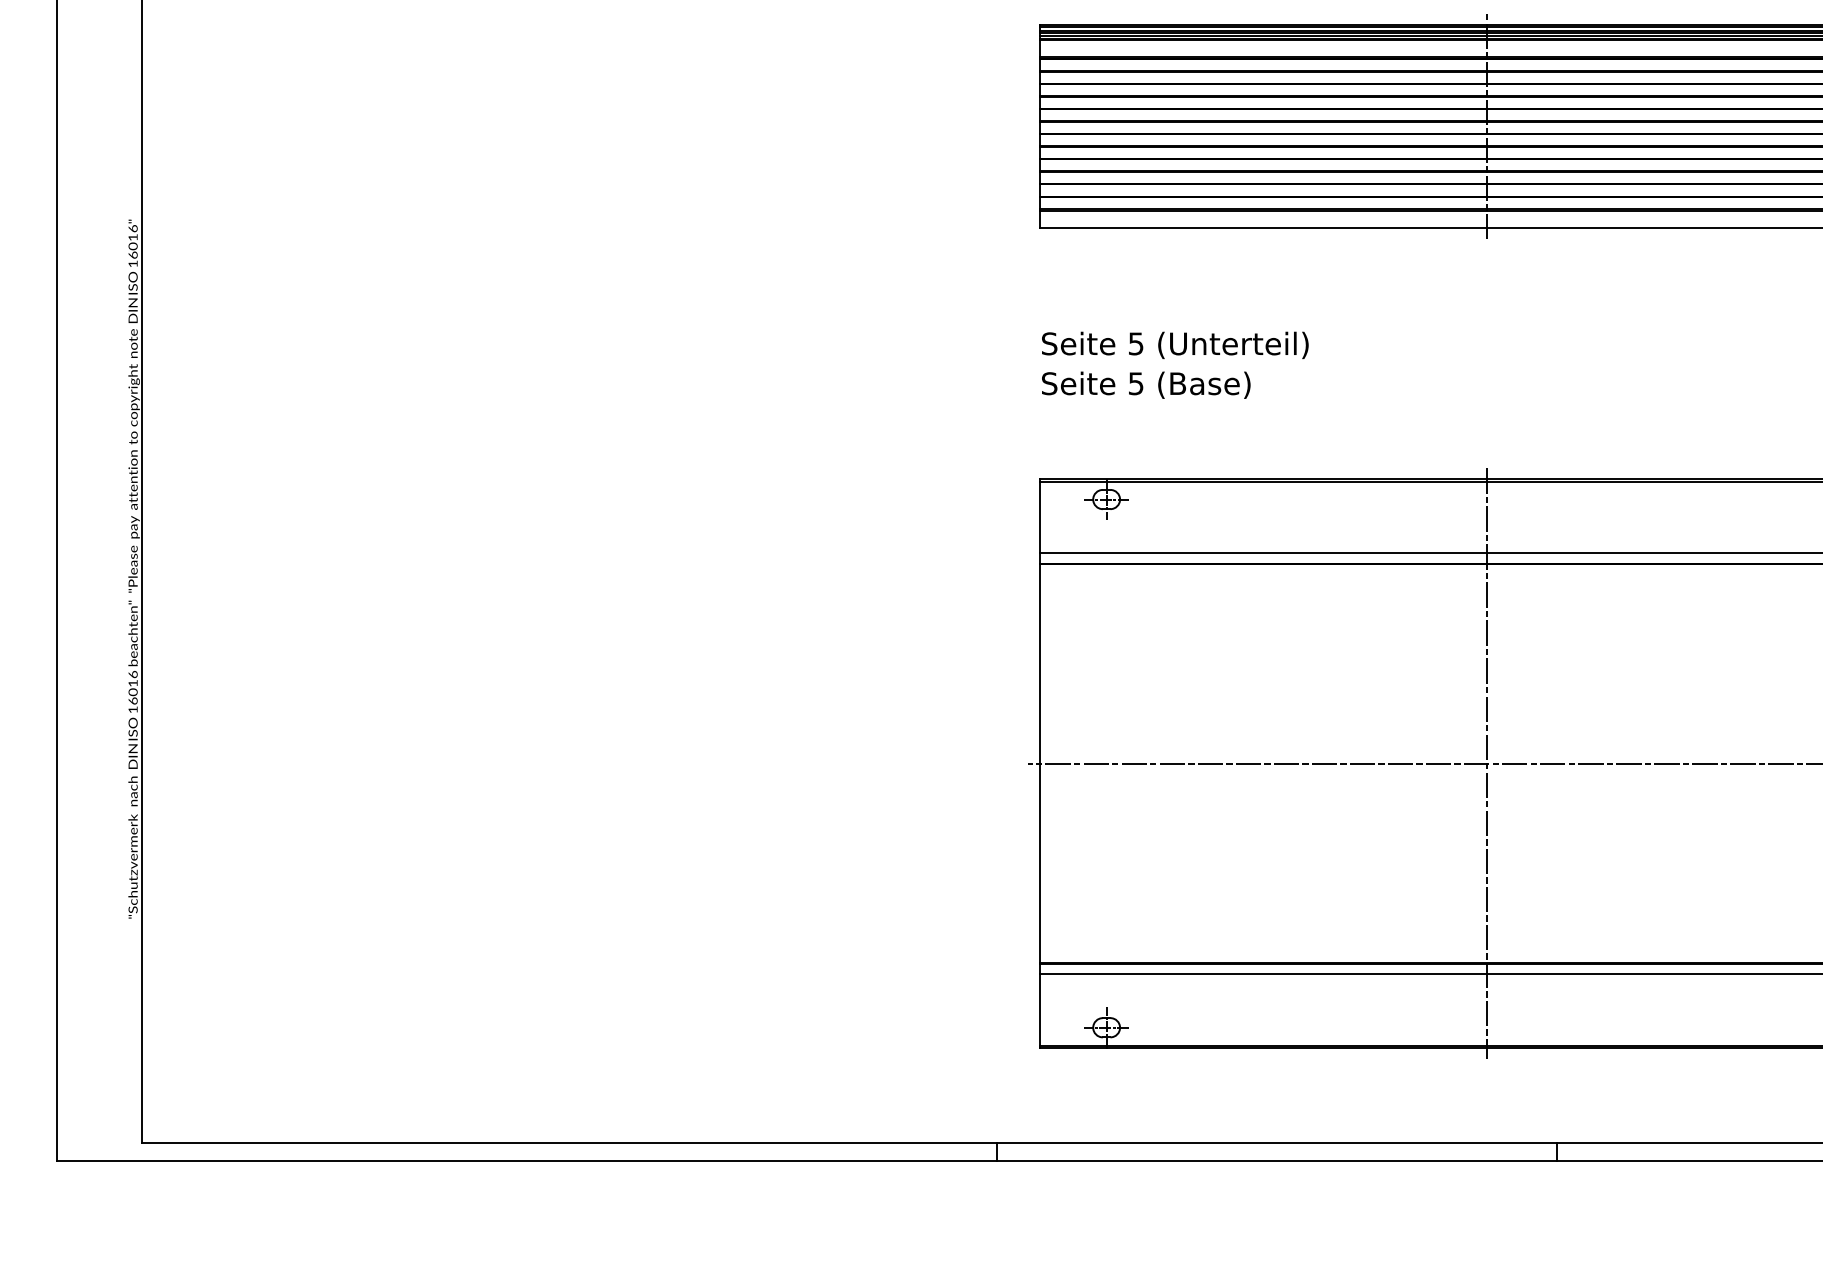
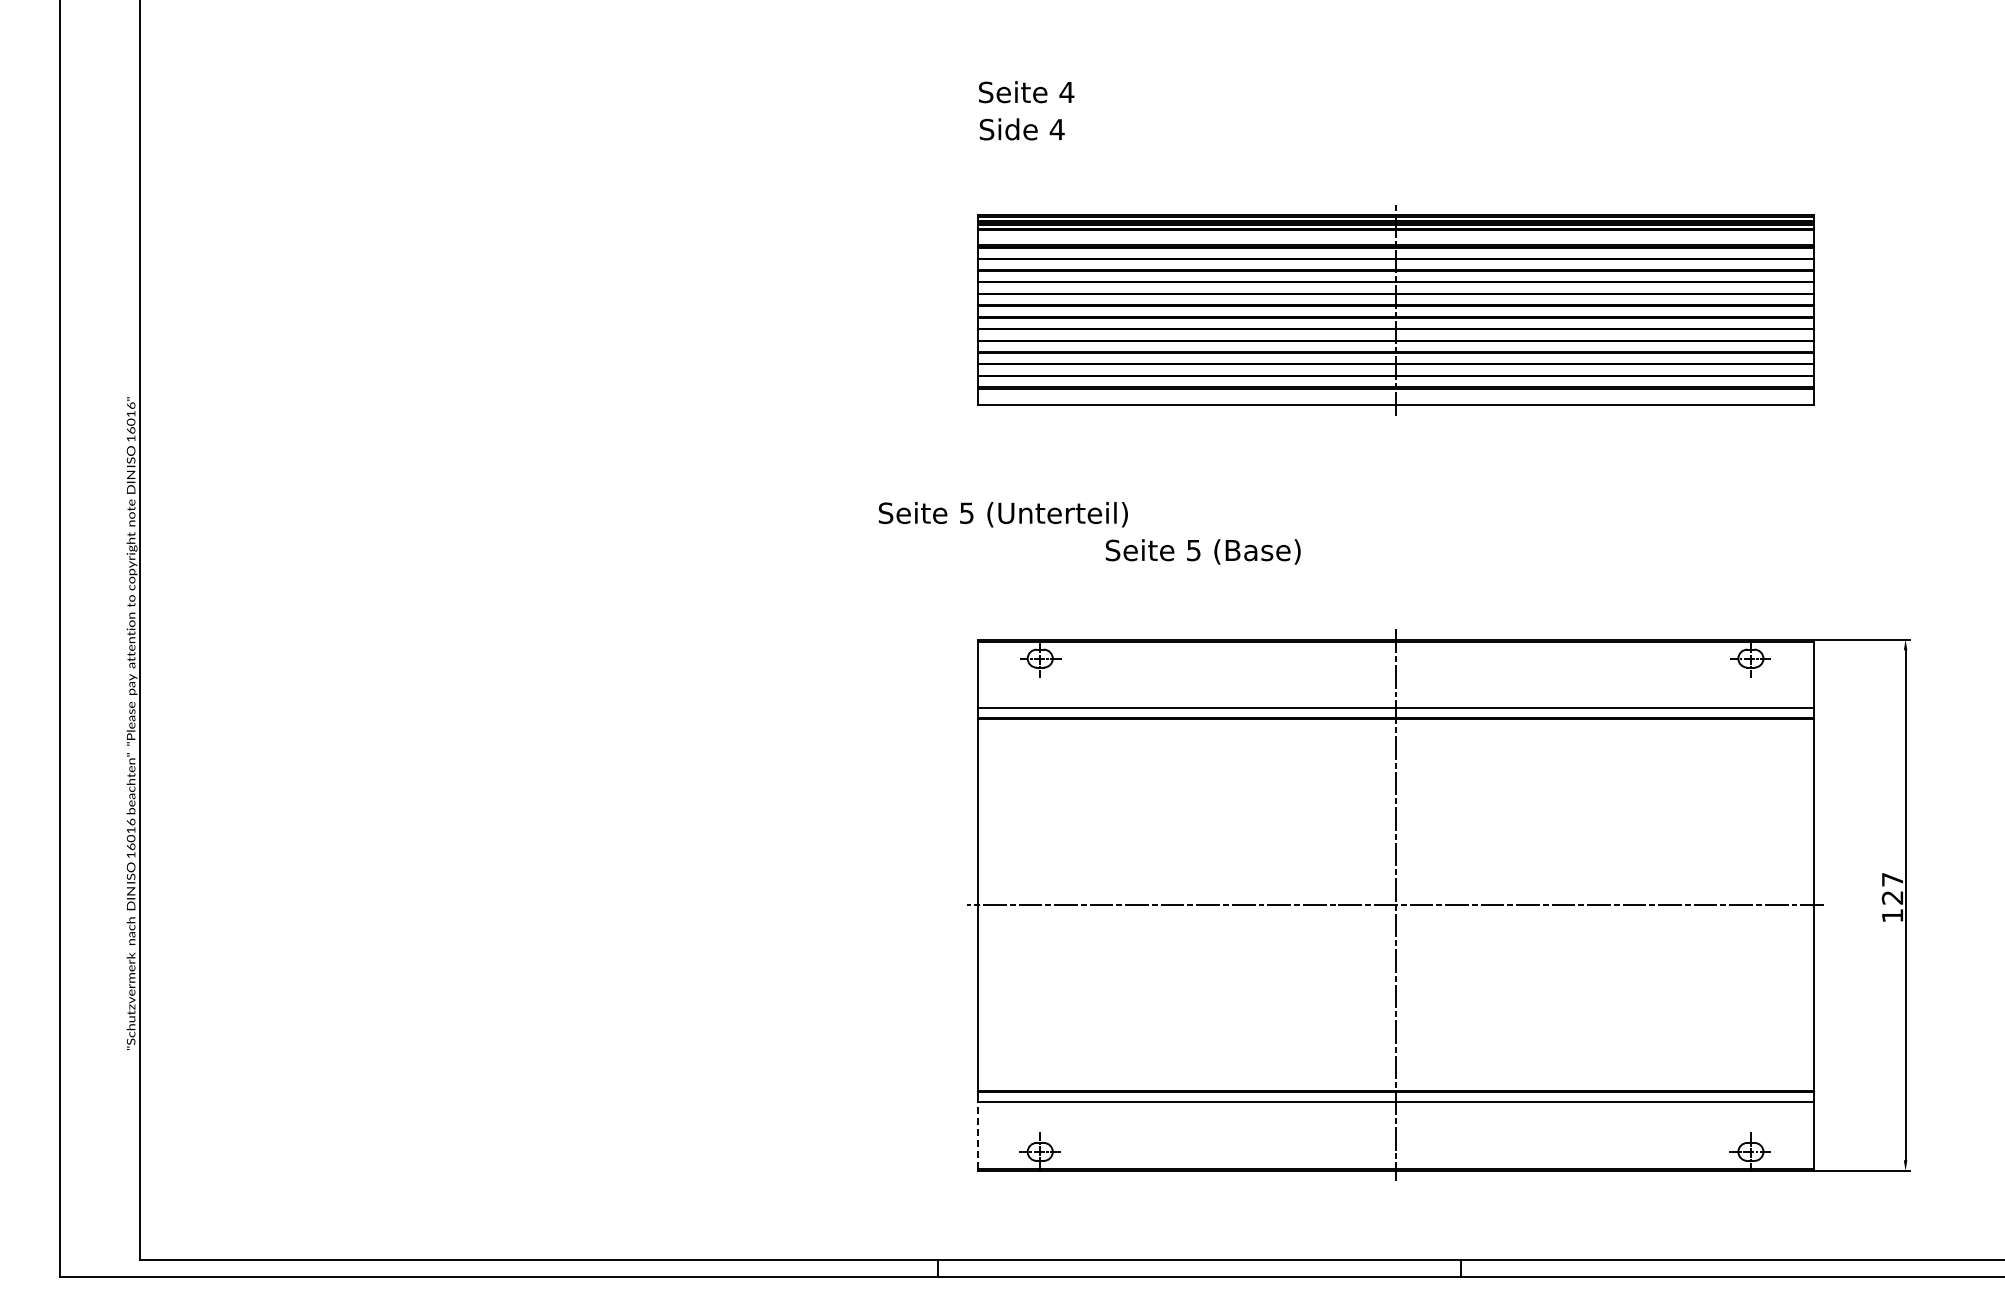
text: (1174, 345) -> (1002, 514), moved
text: (1145, 384) -> (1202, 551), moved
line: (1039, 1009) -> (977, 1134), solid -> dashed

